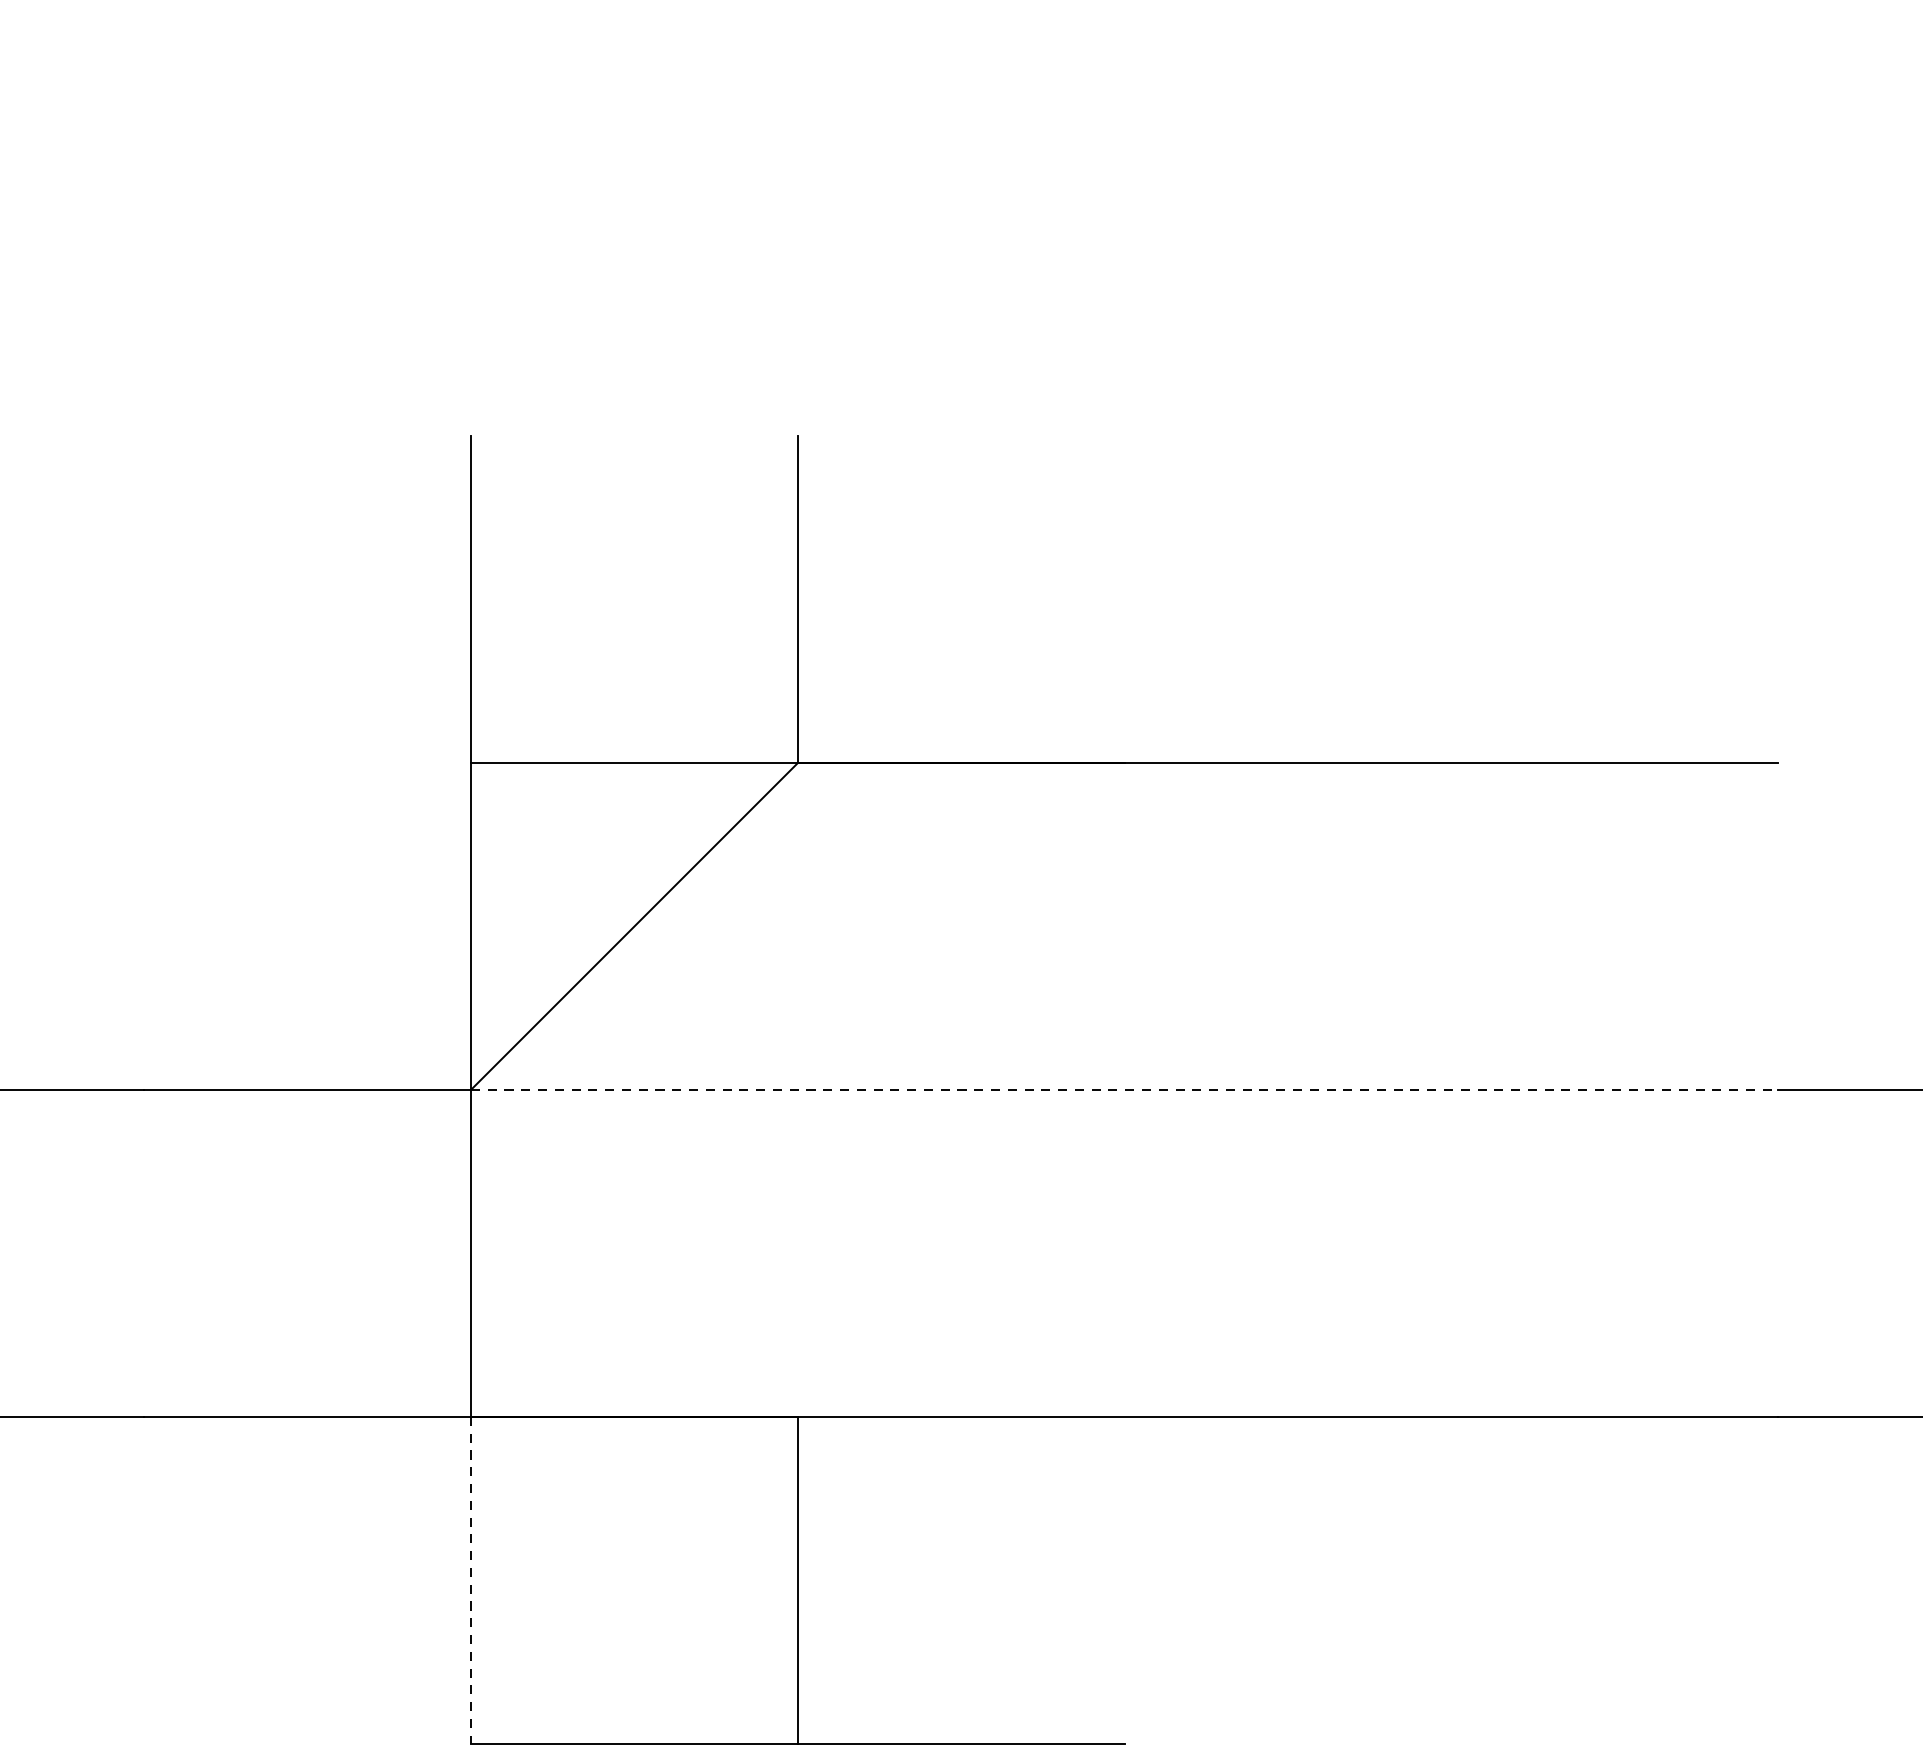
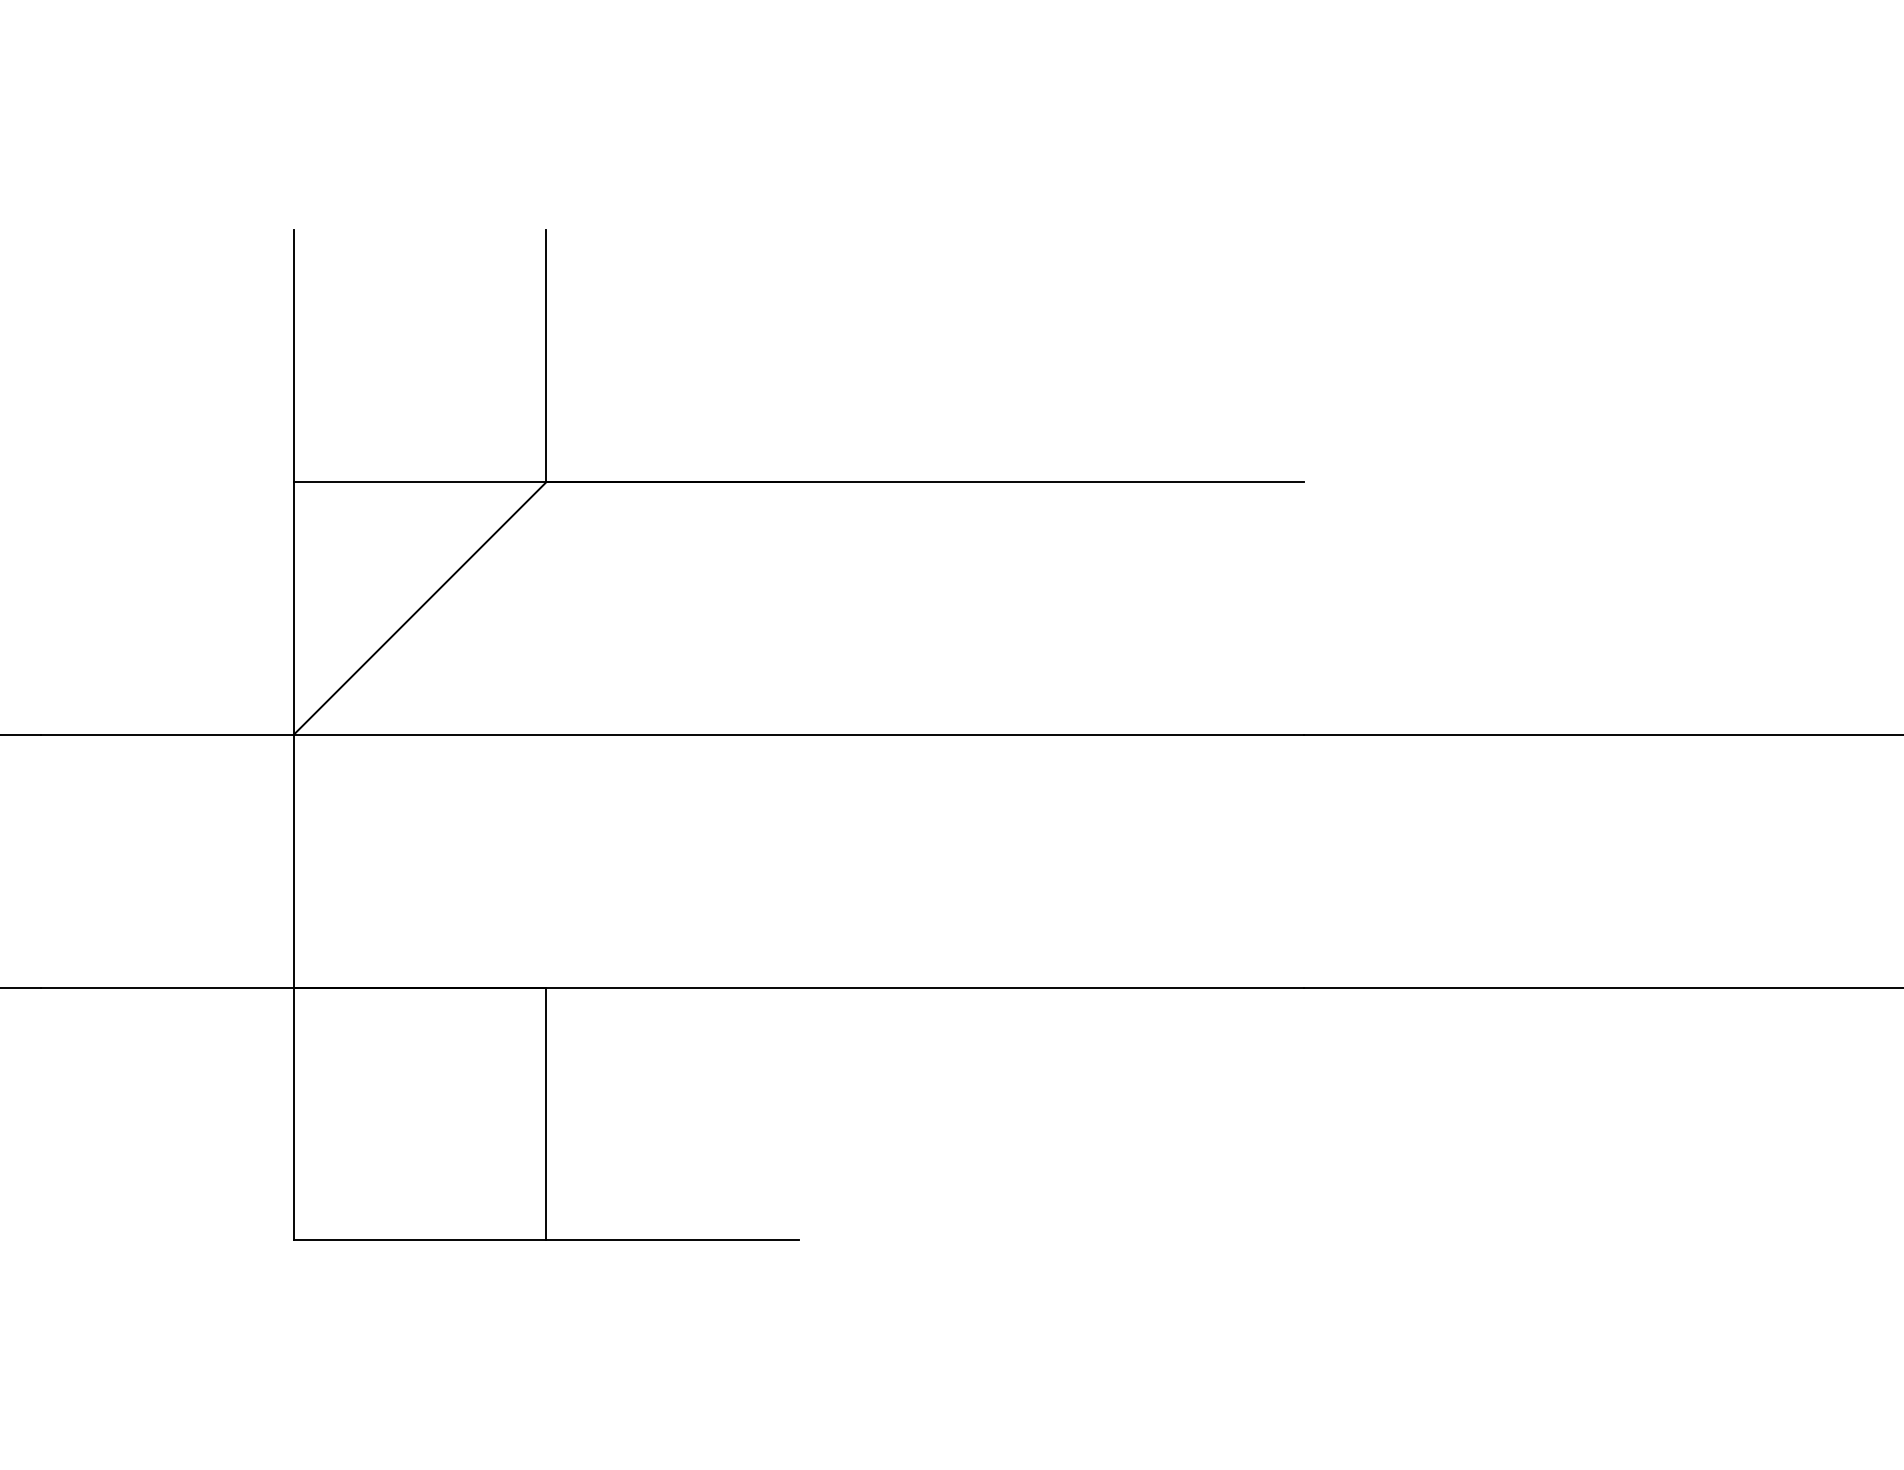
line: (1125, 1089) -> (799, 734), dashed -> solid
line: (470, 1580) -> (293, 1114), dashed -> solid

